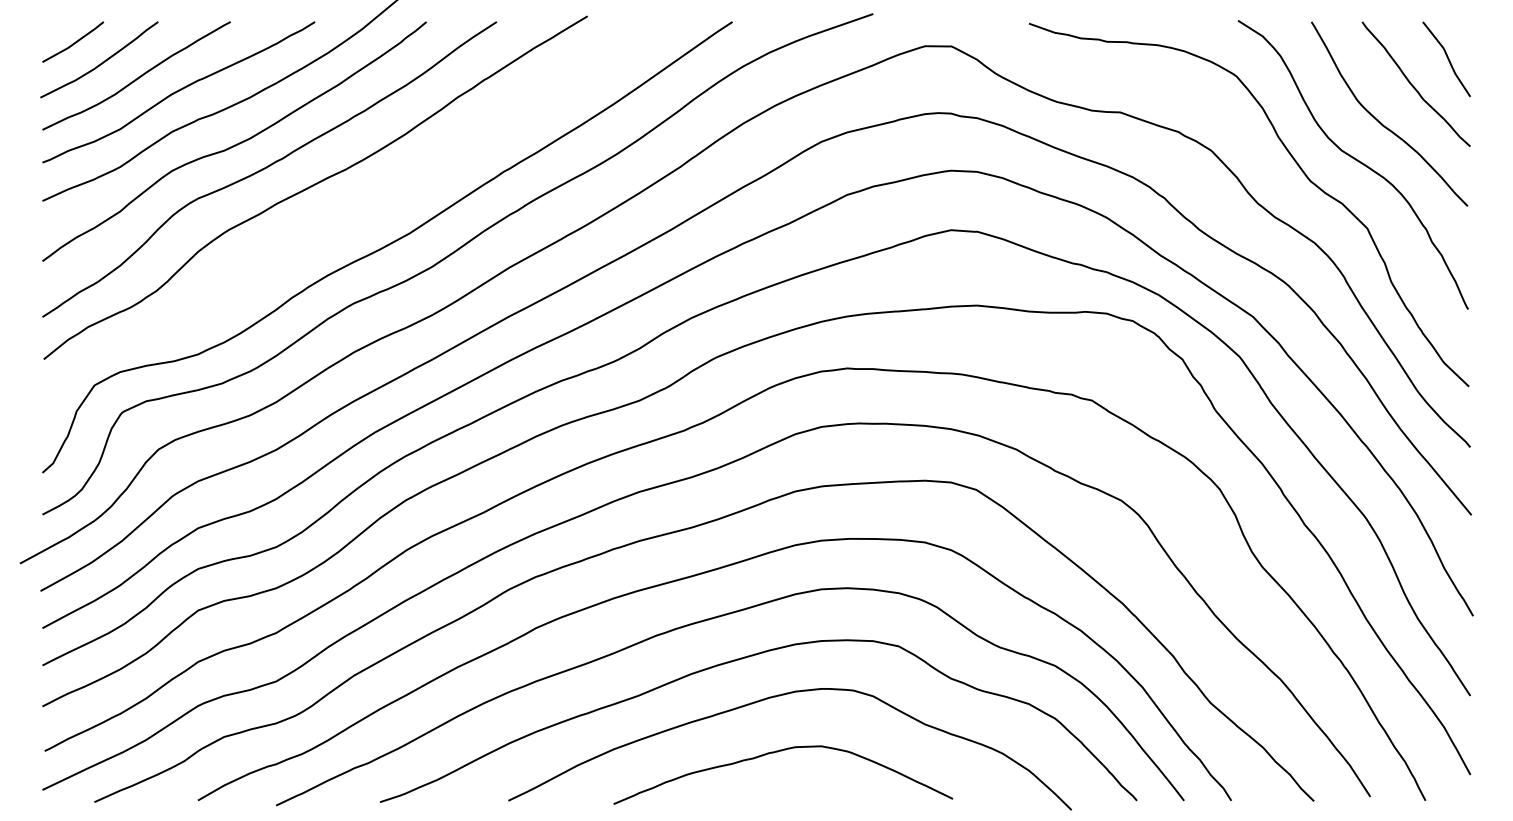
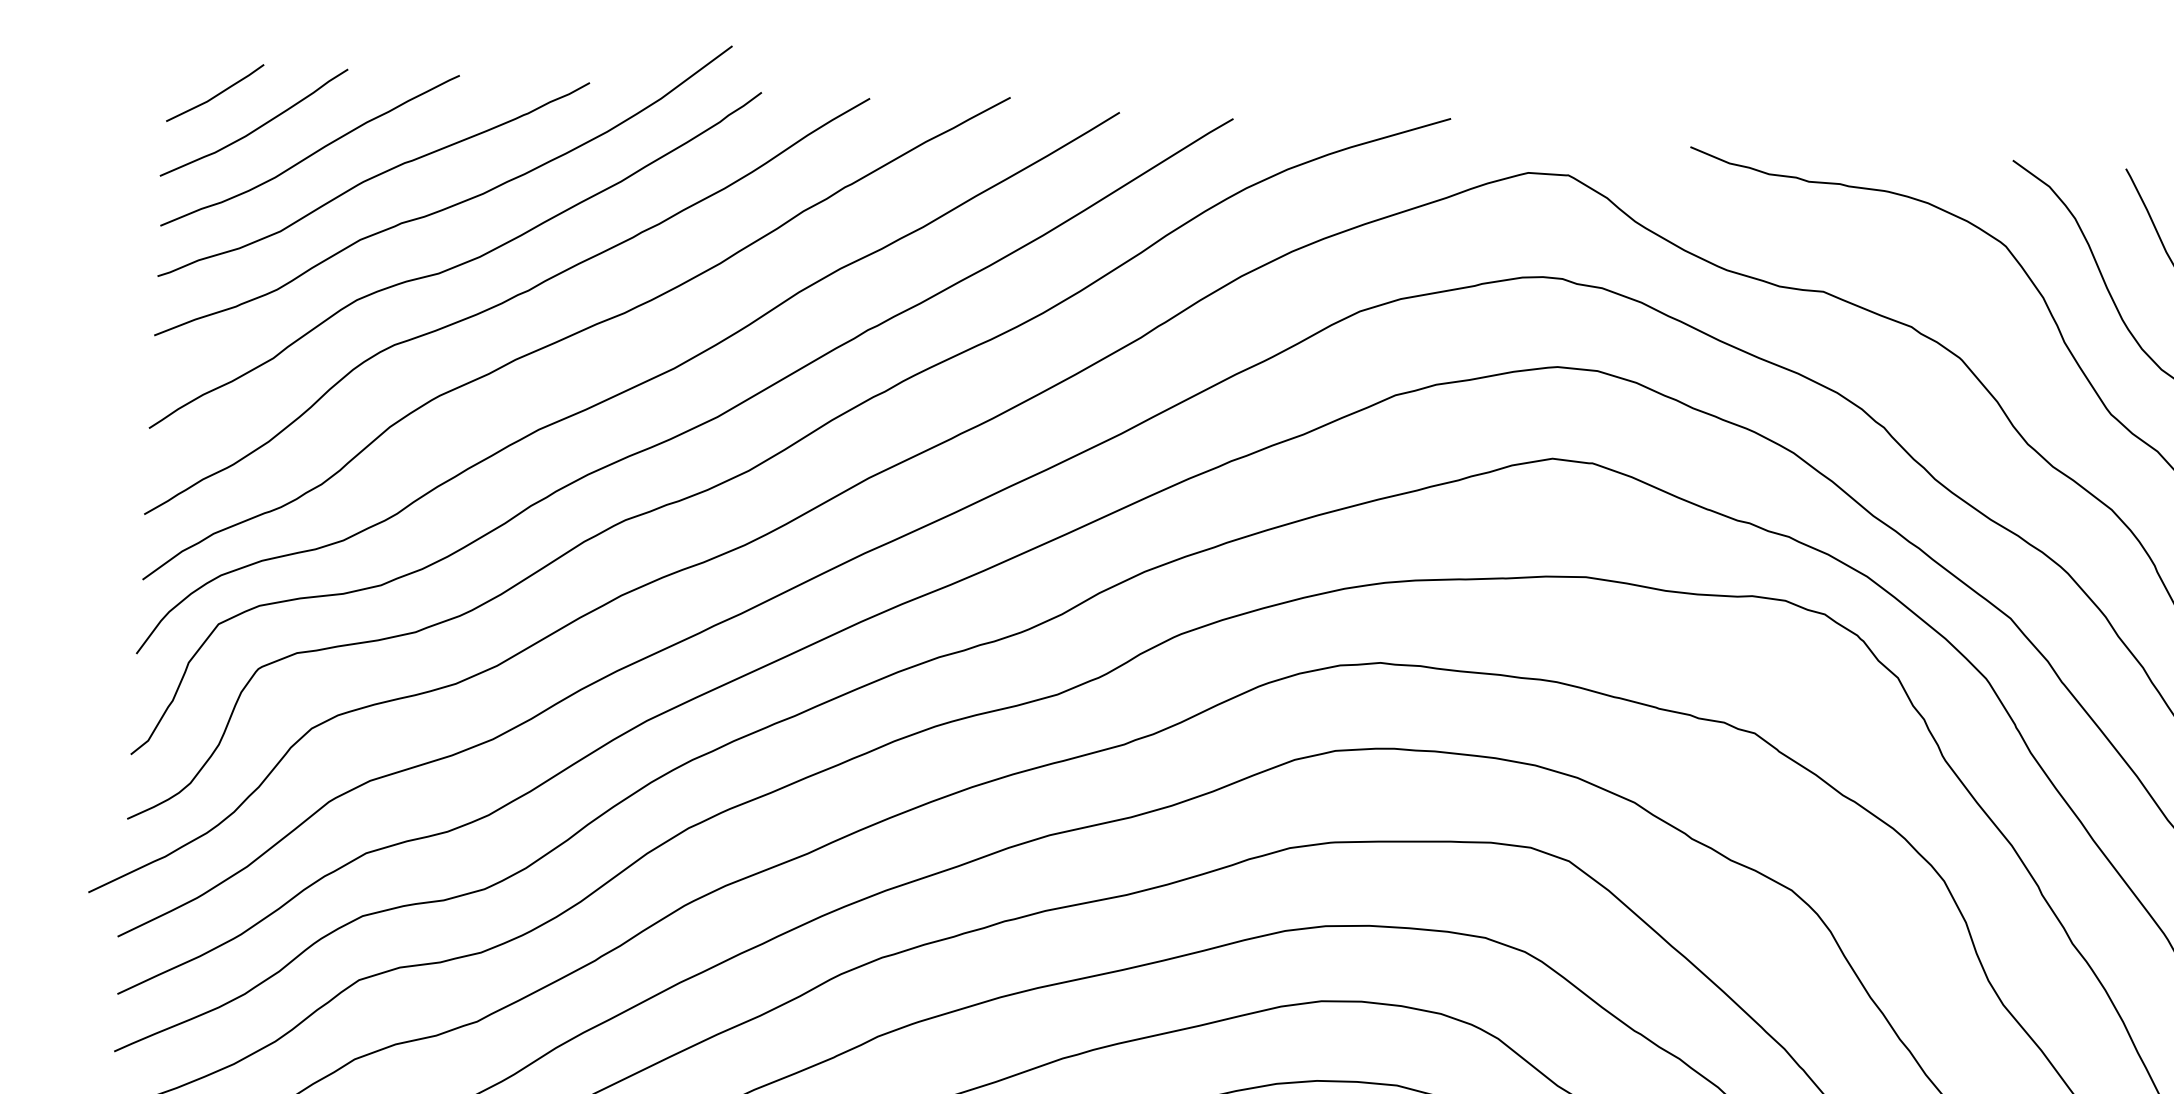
curve: (351, 217) -> (629, 387), added

